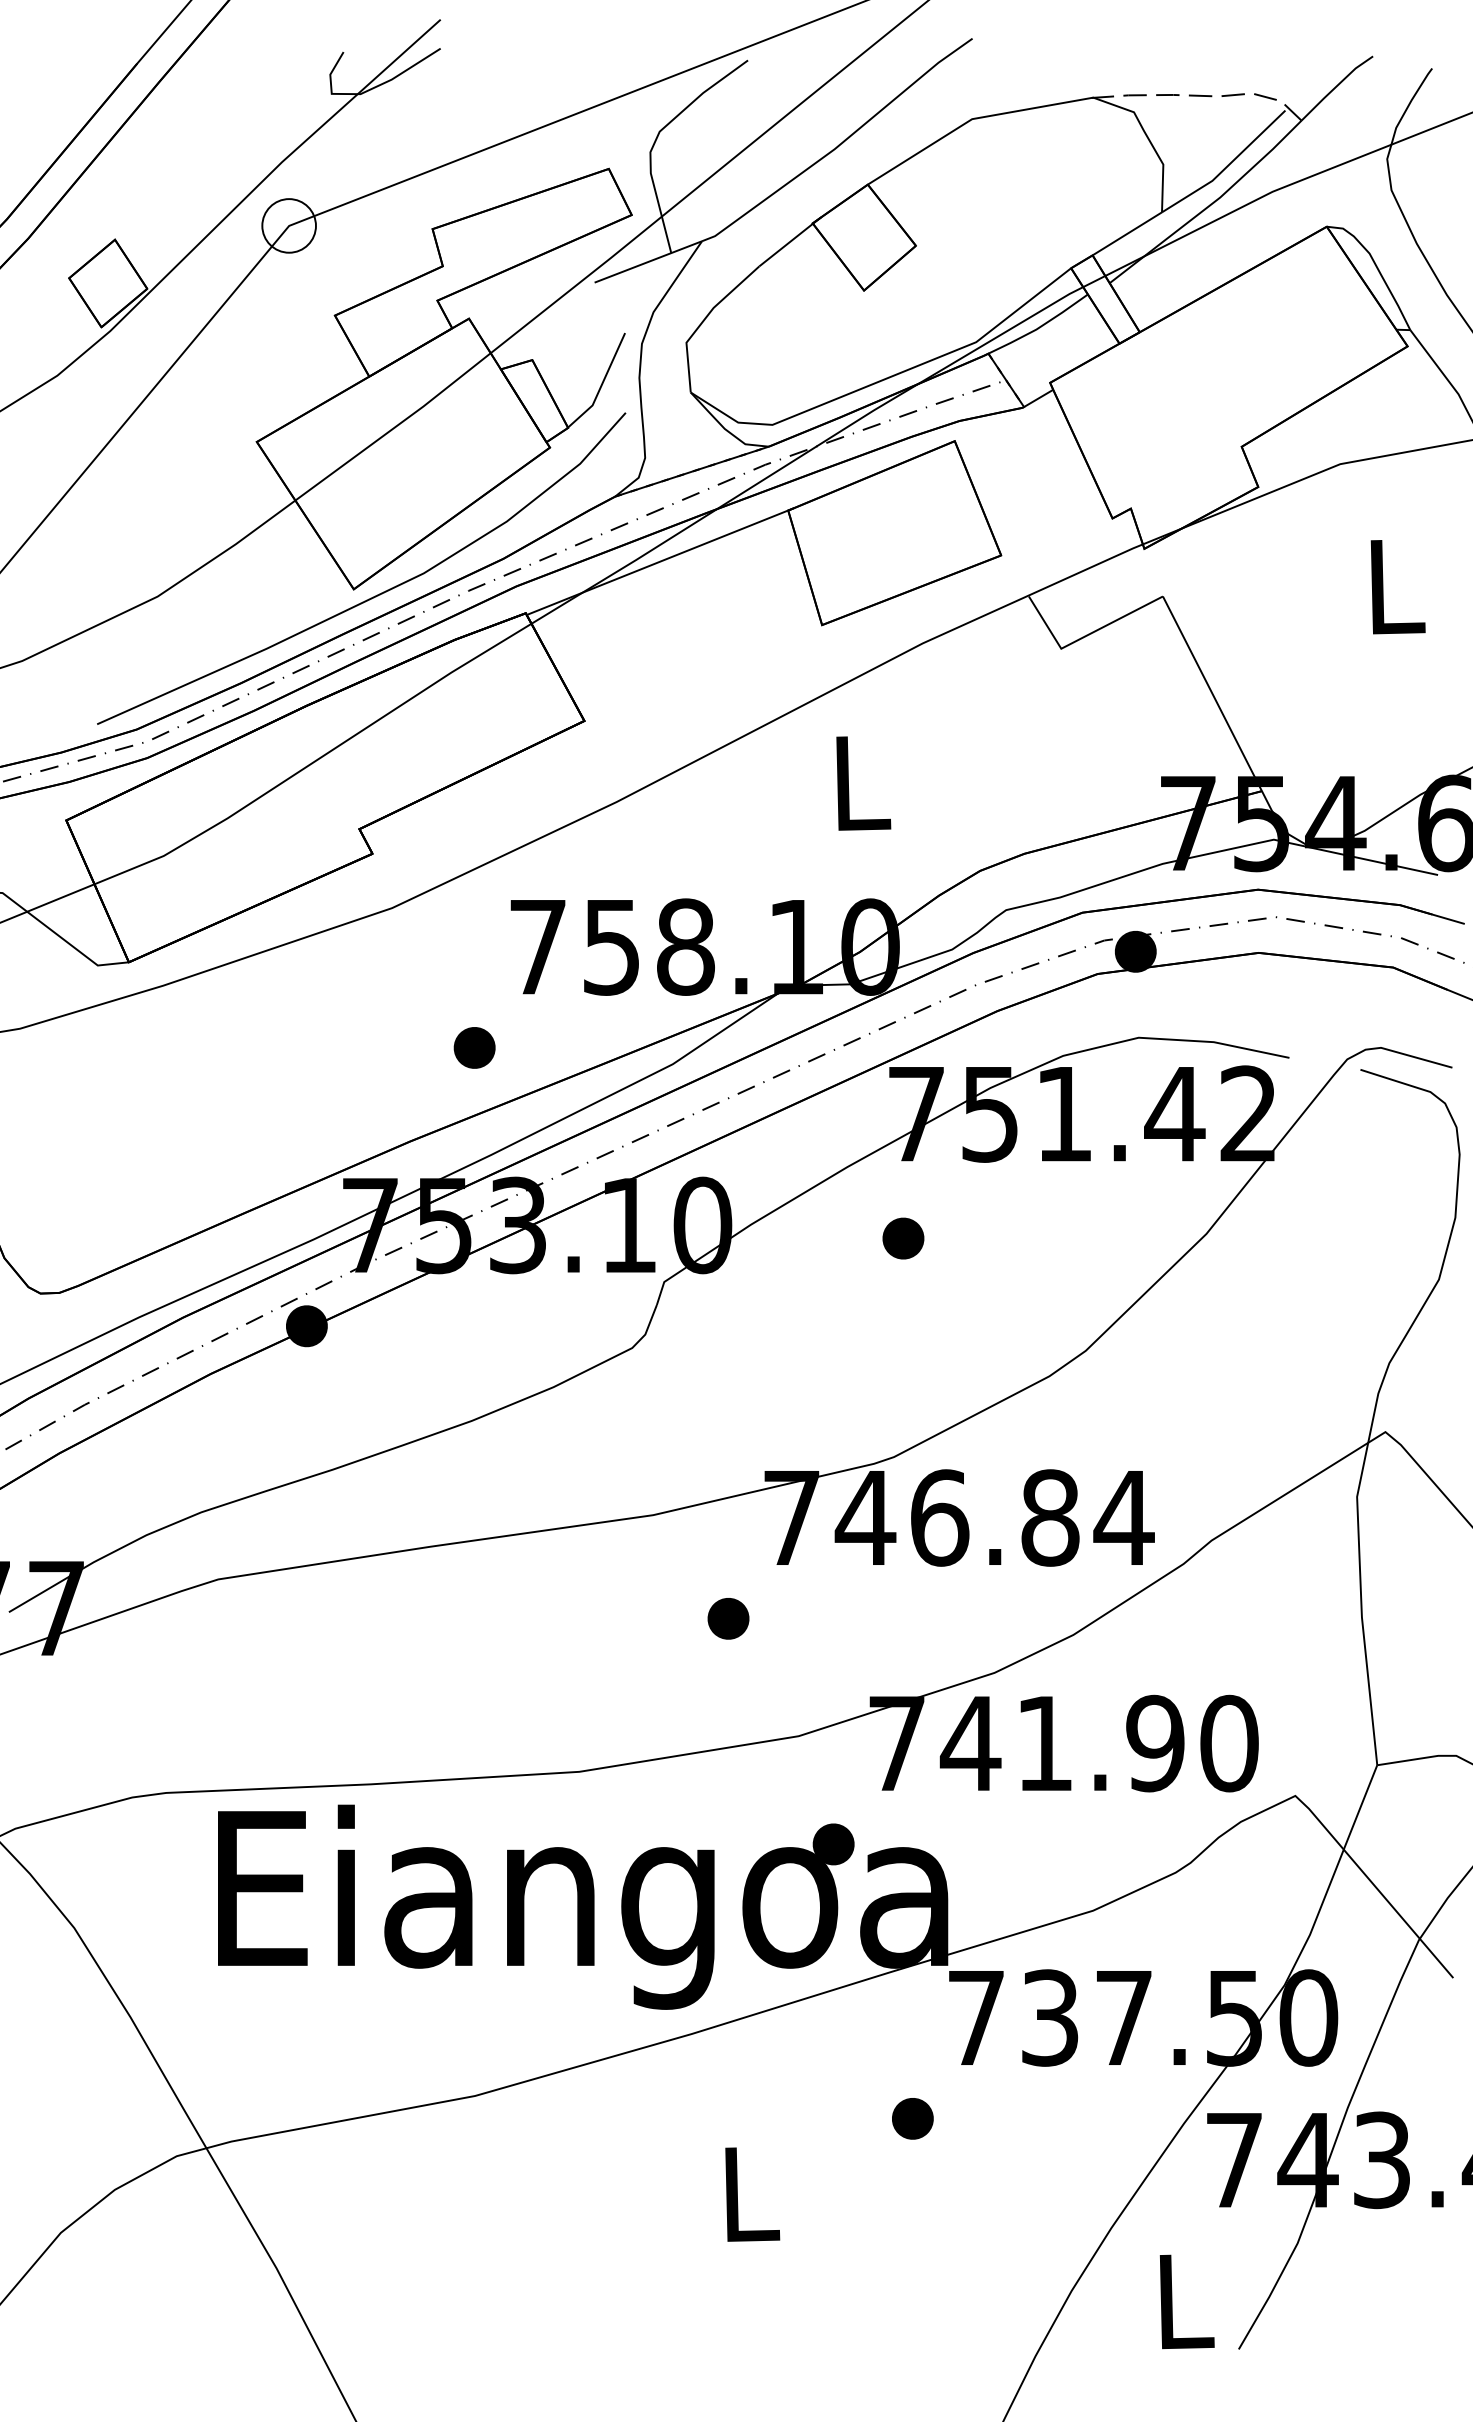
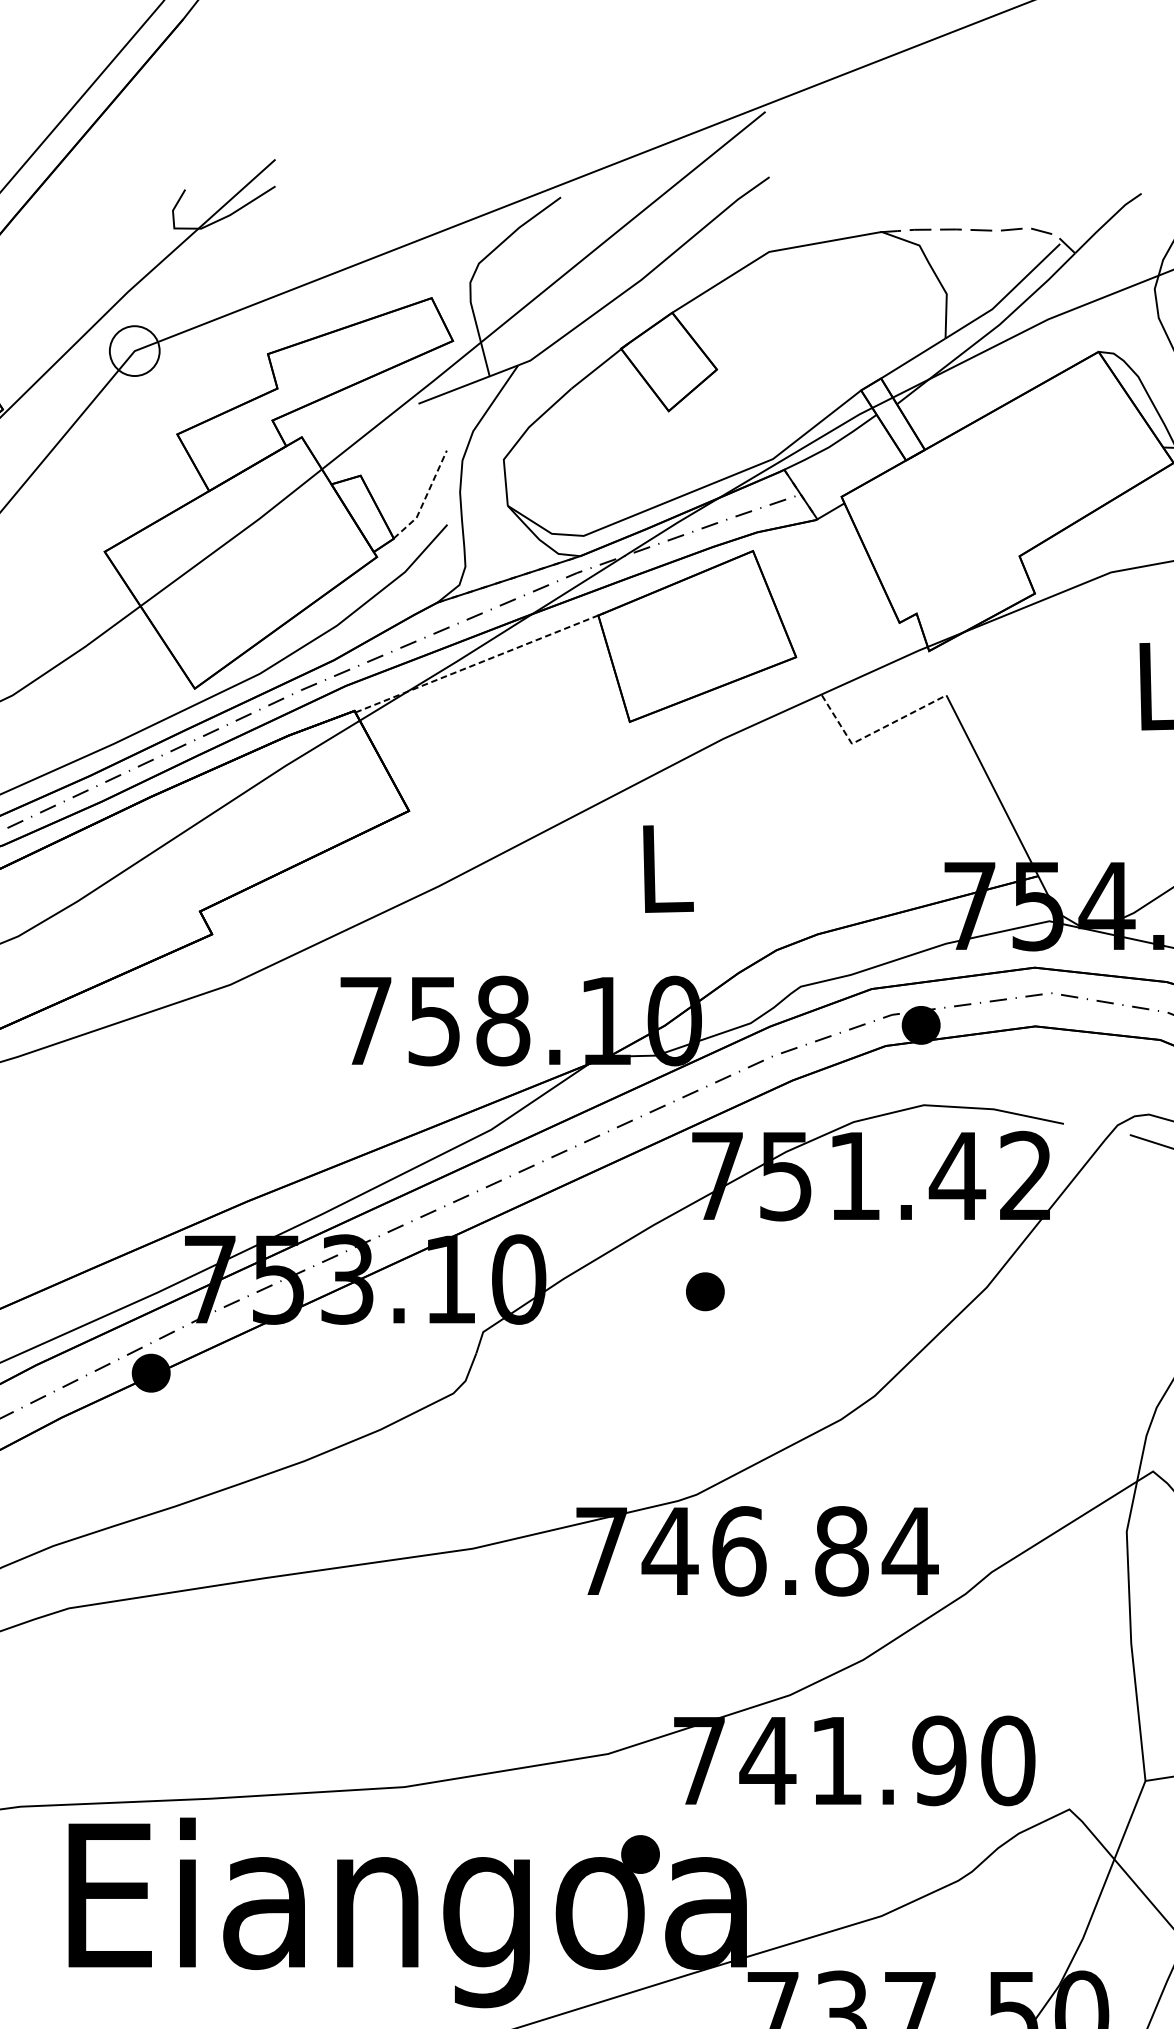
line: (601, 384) -> (424, 498), solid -> dashed
line: (661, 561) -> (480, 662), solid -> dashed
line: (1084, 636) -> (873, 732), solid -> dashed
part: (474, 1047) -> (306, 1114), removed
part: (728, 1618) -> (542, 1644), removed

